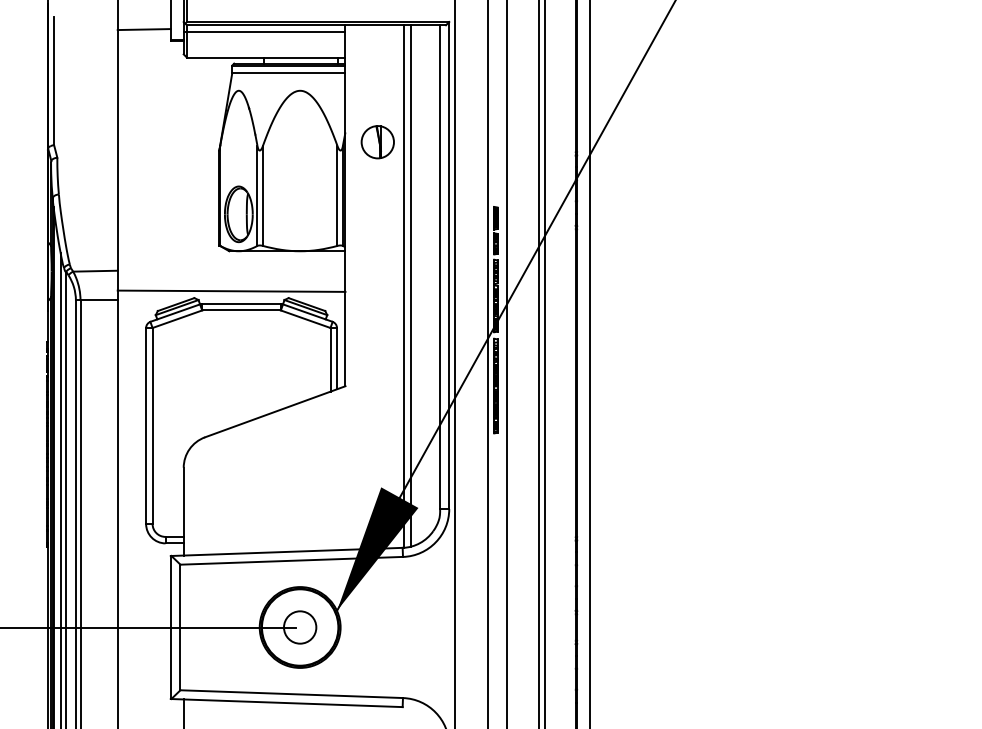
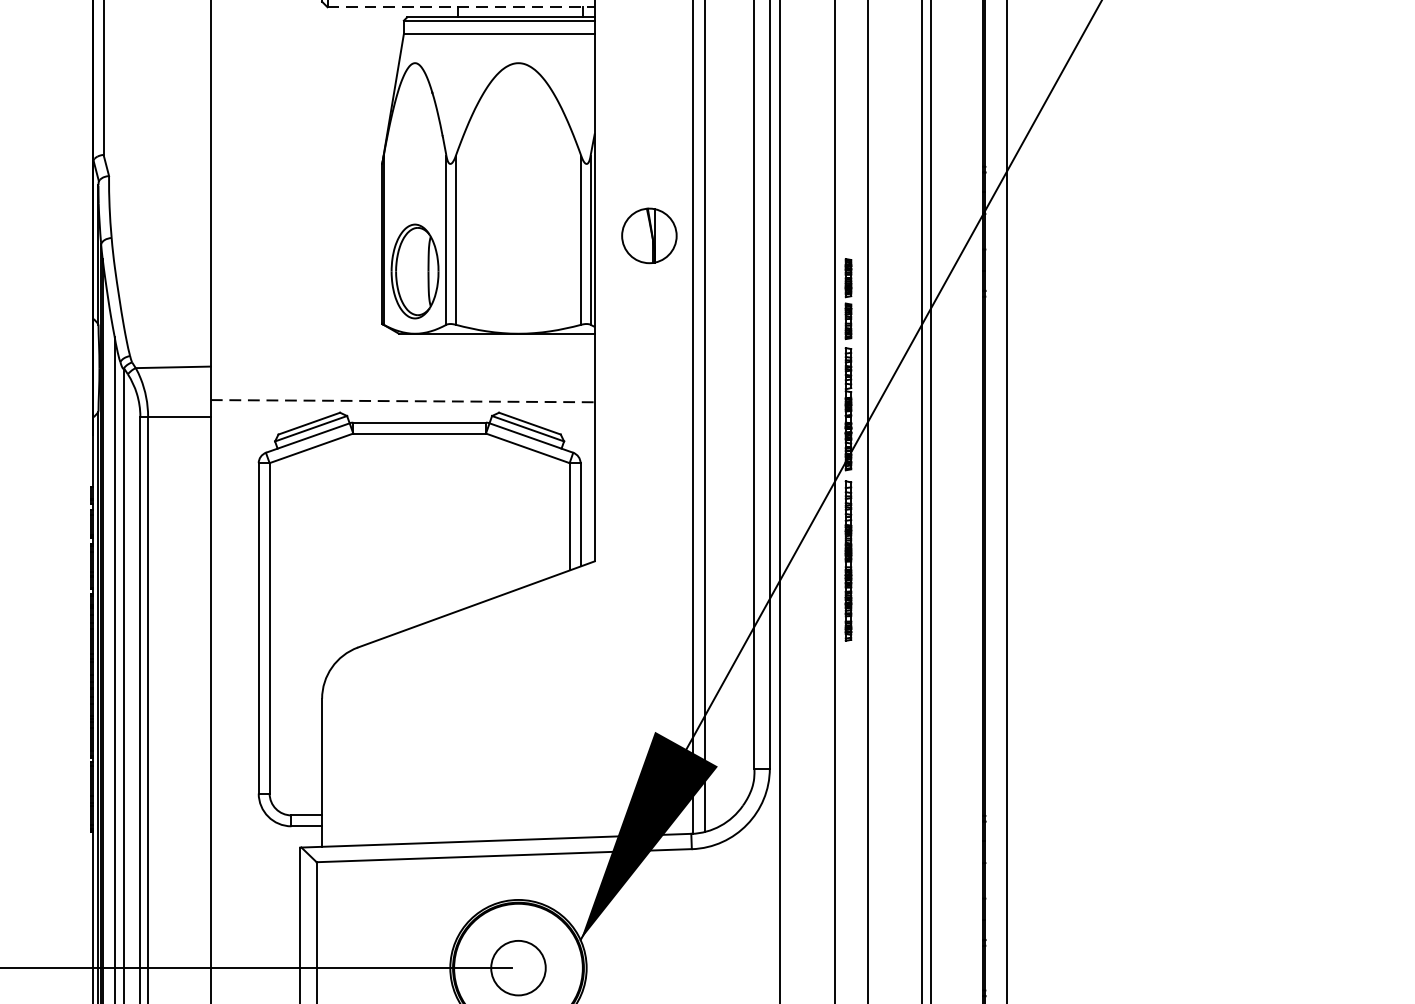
line: (266, 57) -> (461, 7), solid -> dashed
part: (377, 142) -> (648, 236), moved
line: (231, 291) -> (402, 401), solid -> dashed

